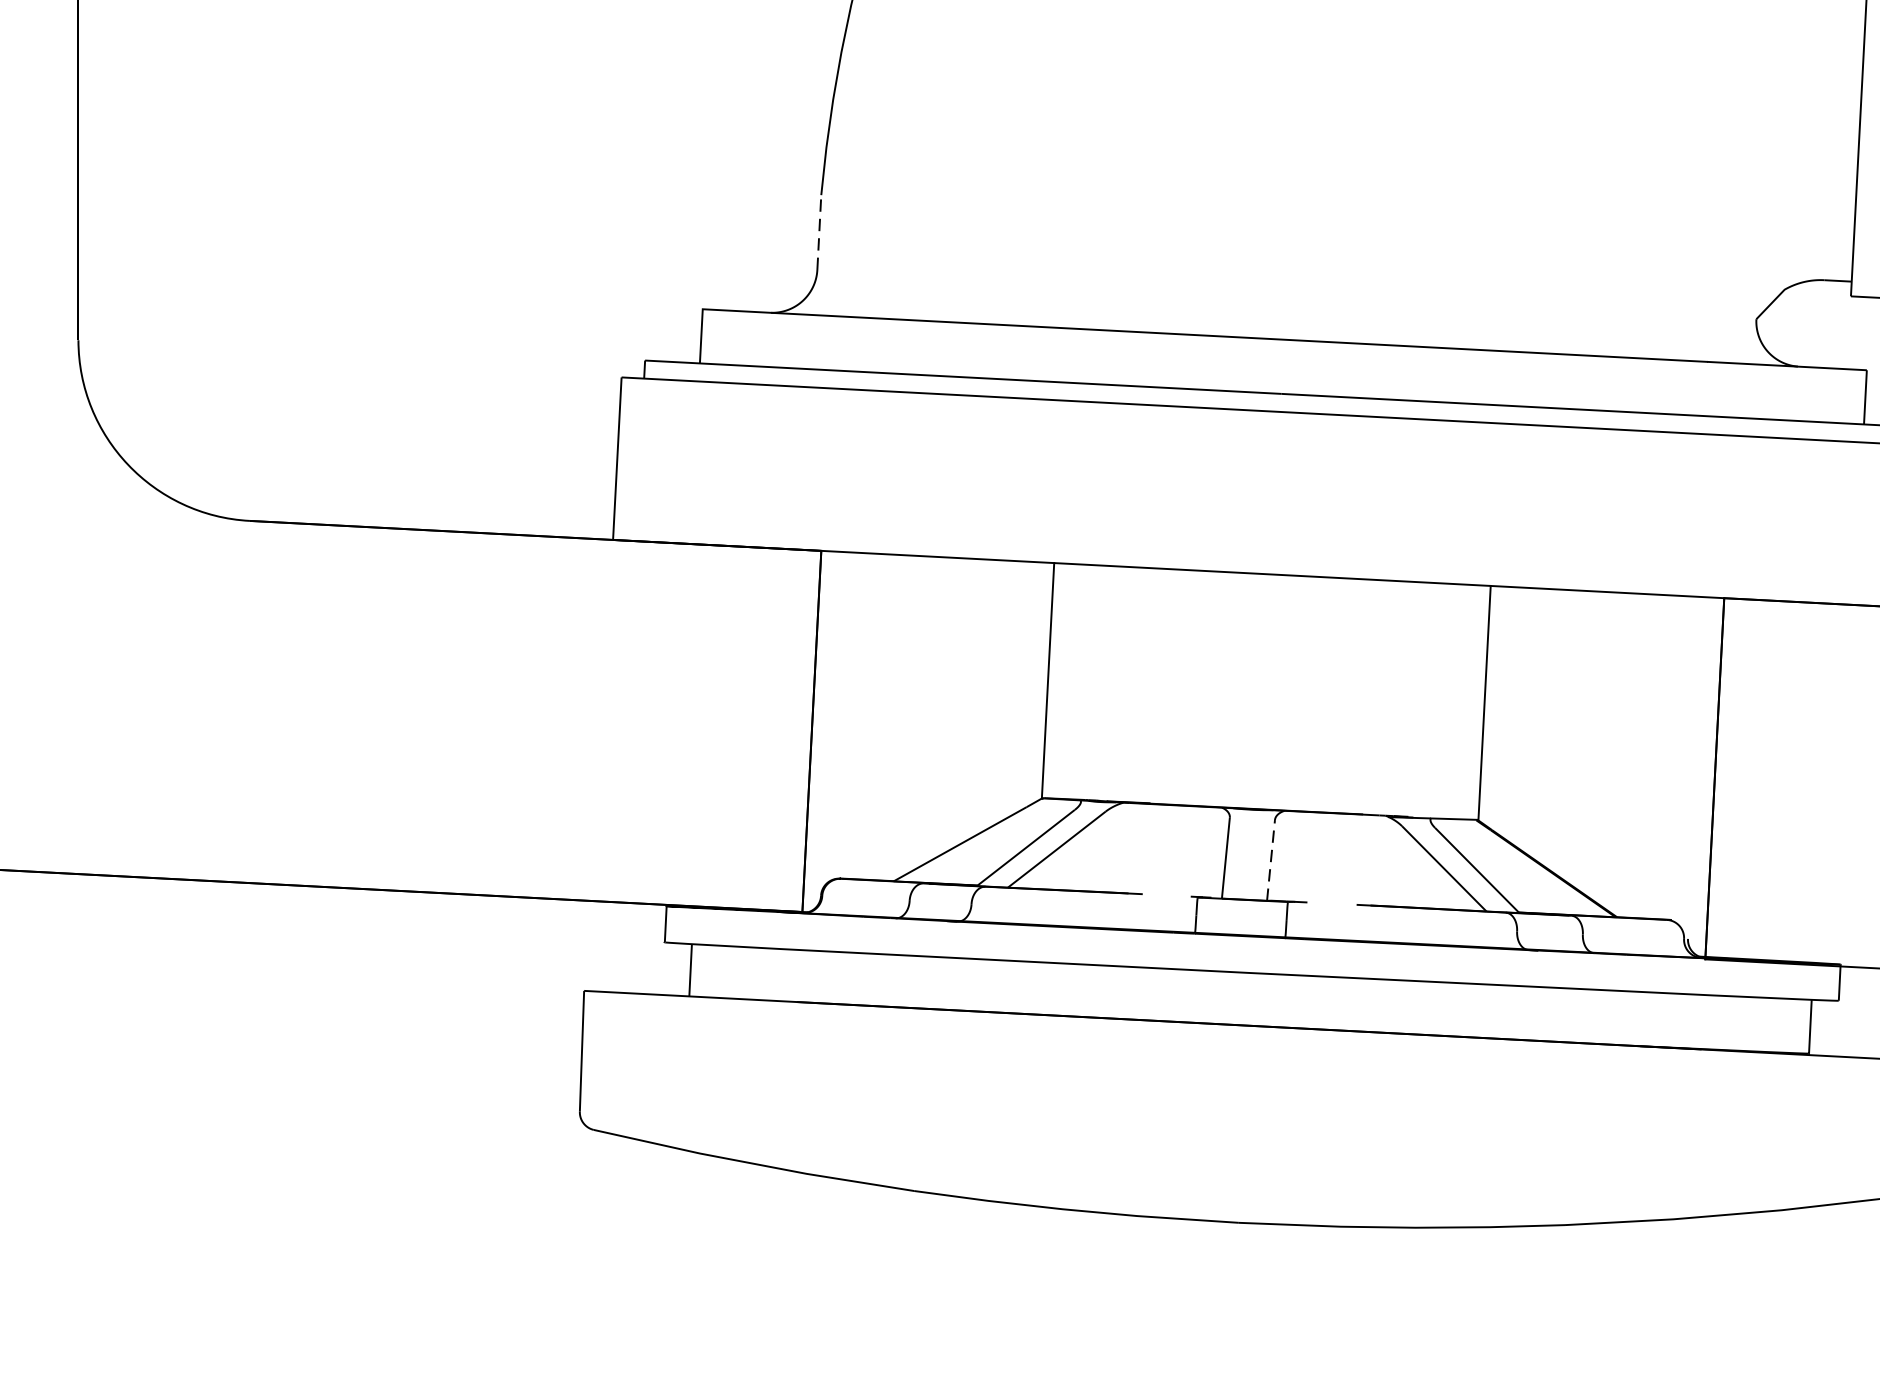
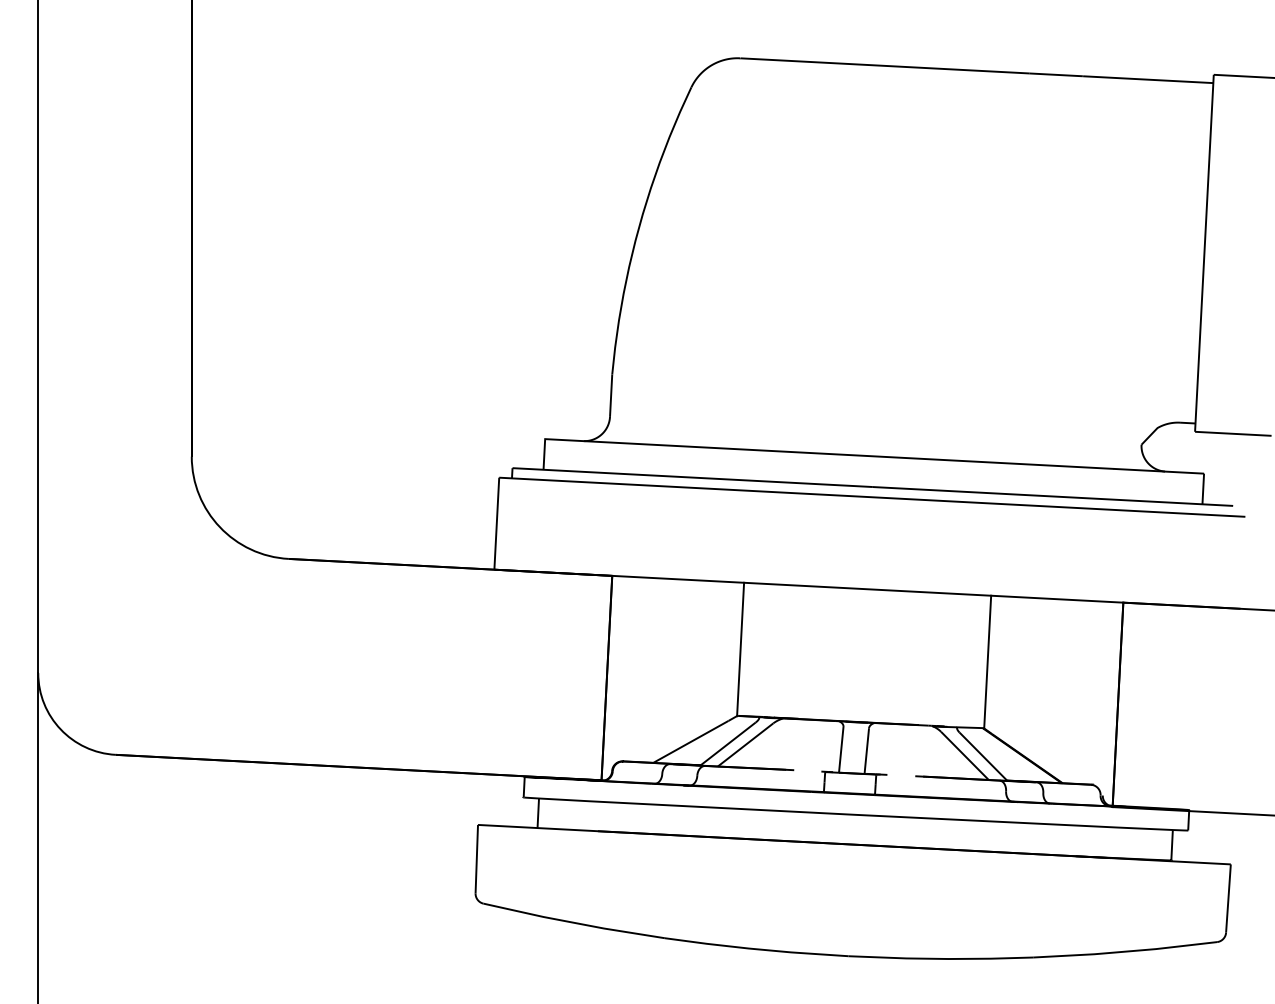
line: (819, 232) -> (611, 395), dashed -> solid
line: (1270, 861) -> (866, 751), dashed -> solid

